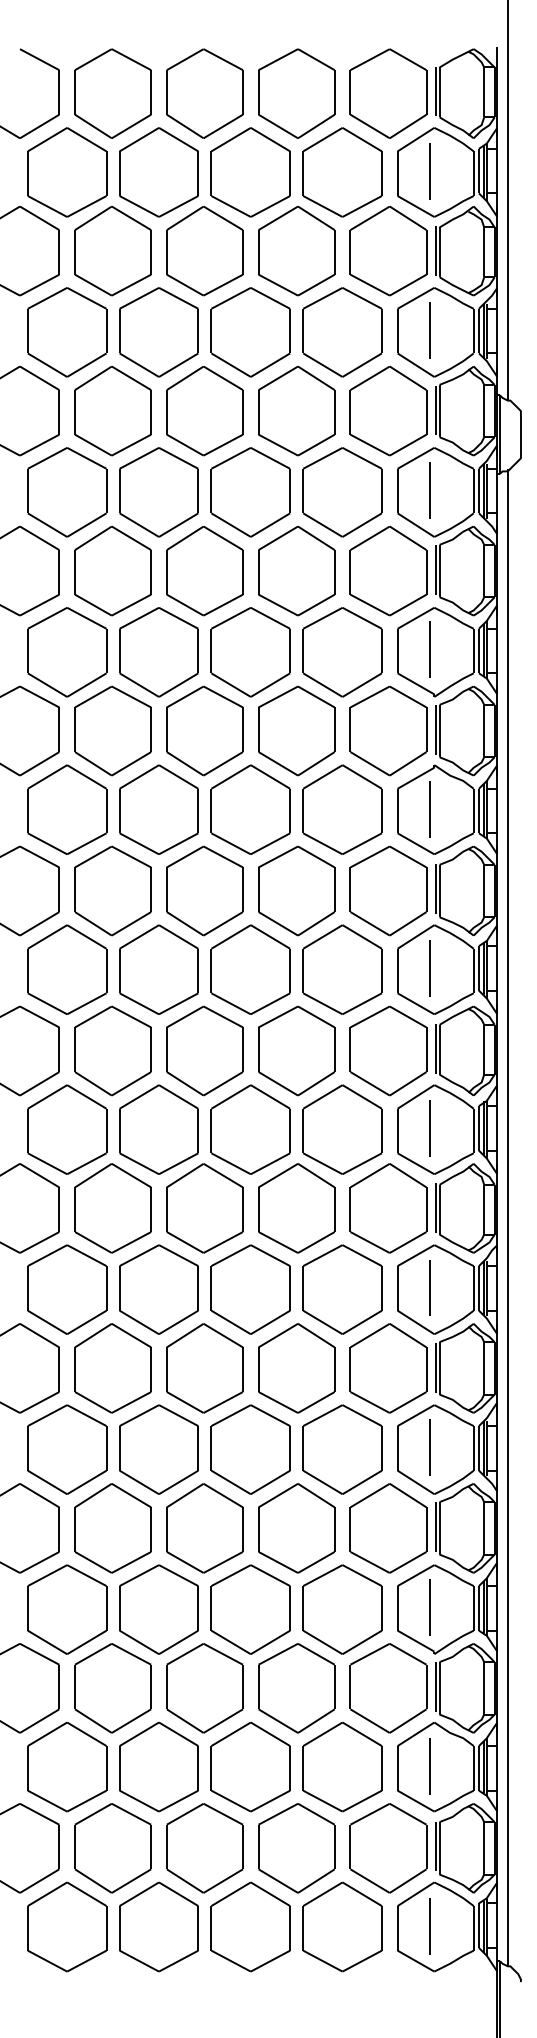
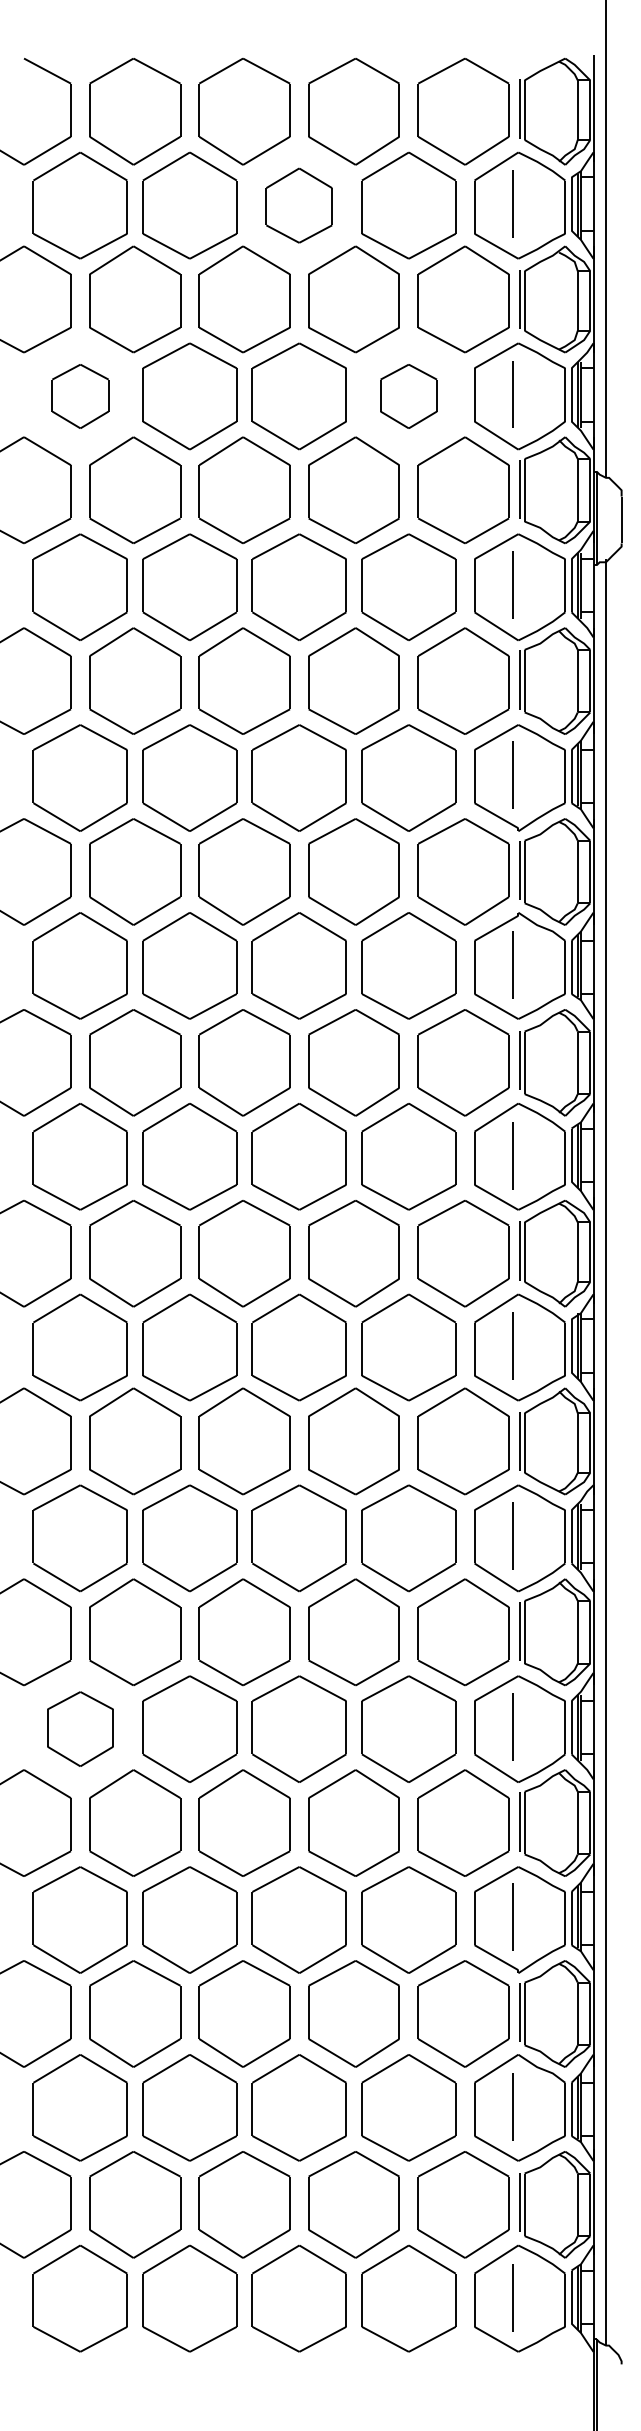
part: (250, 172) -> (299, 205), size x0.7
part: (67, 332) -> (80, 396), size x0.6
part: (342, 332) -> (408, 396), size x0.6
part: (67, 1449) -> (80, 1729), size x0.7

